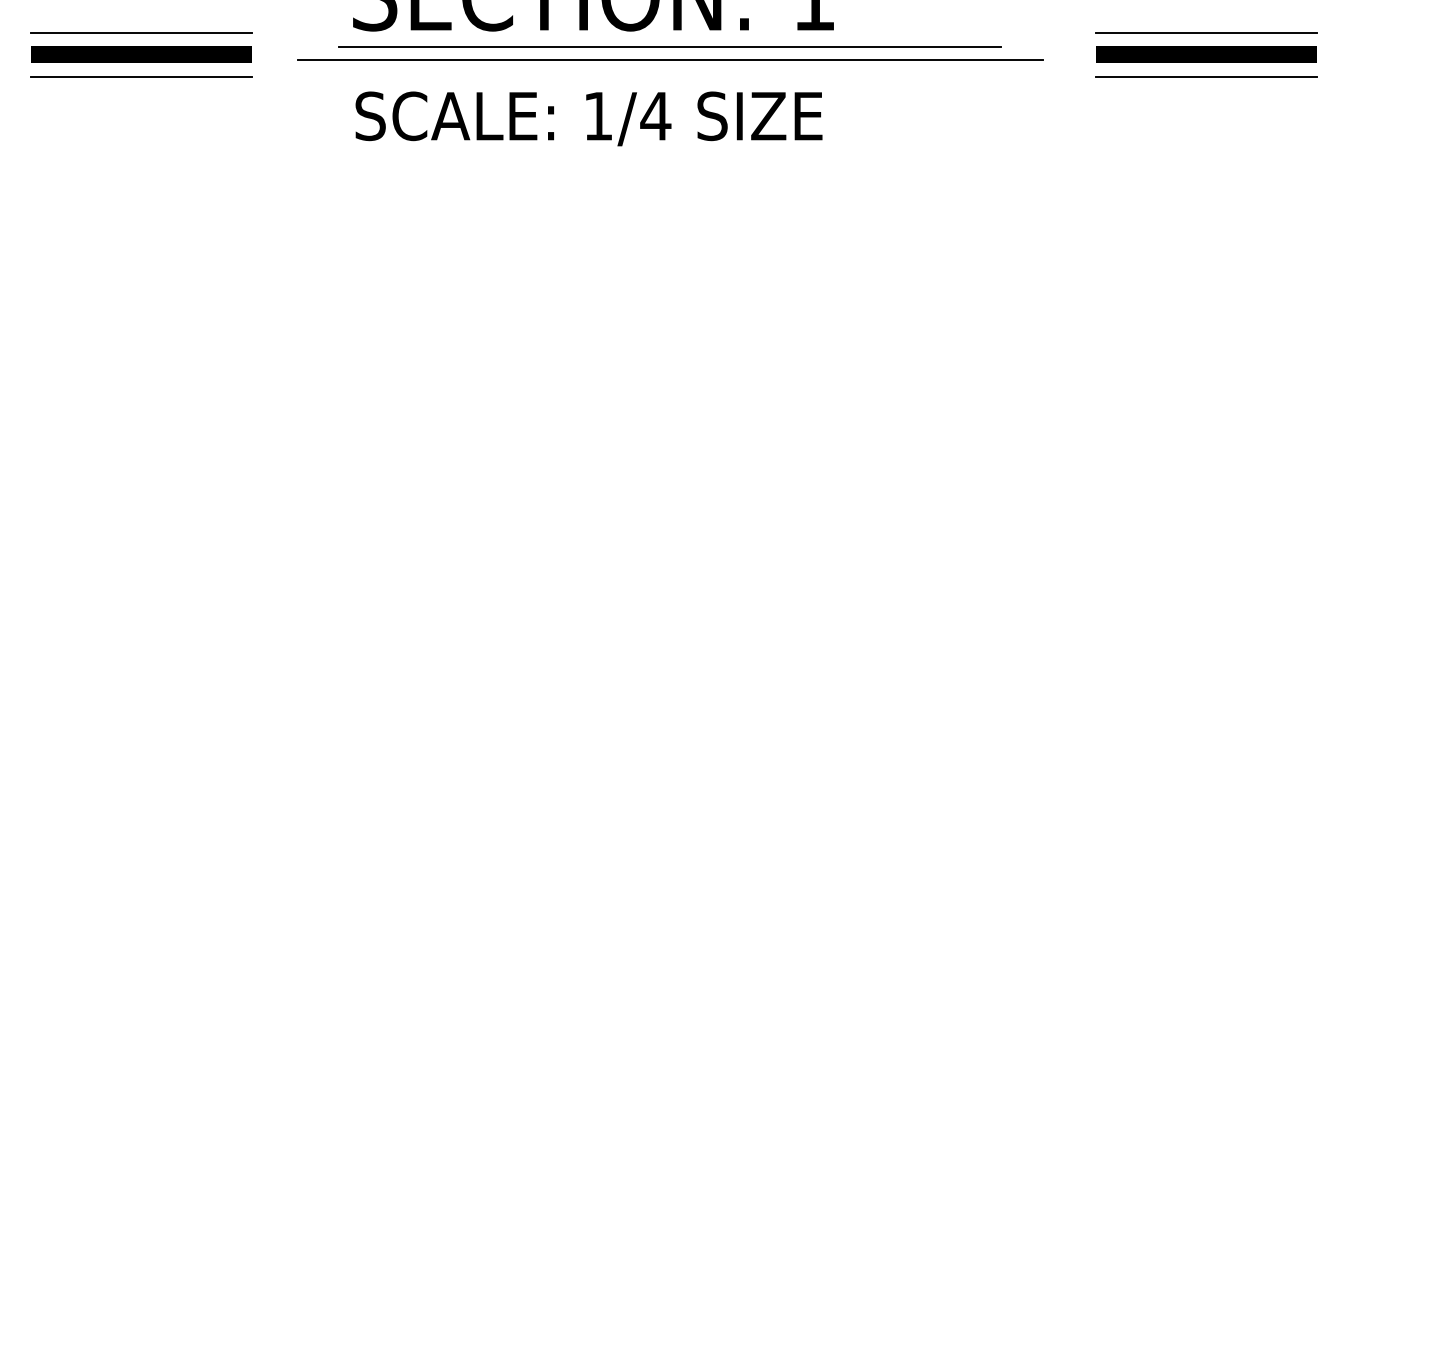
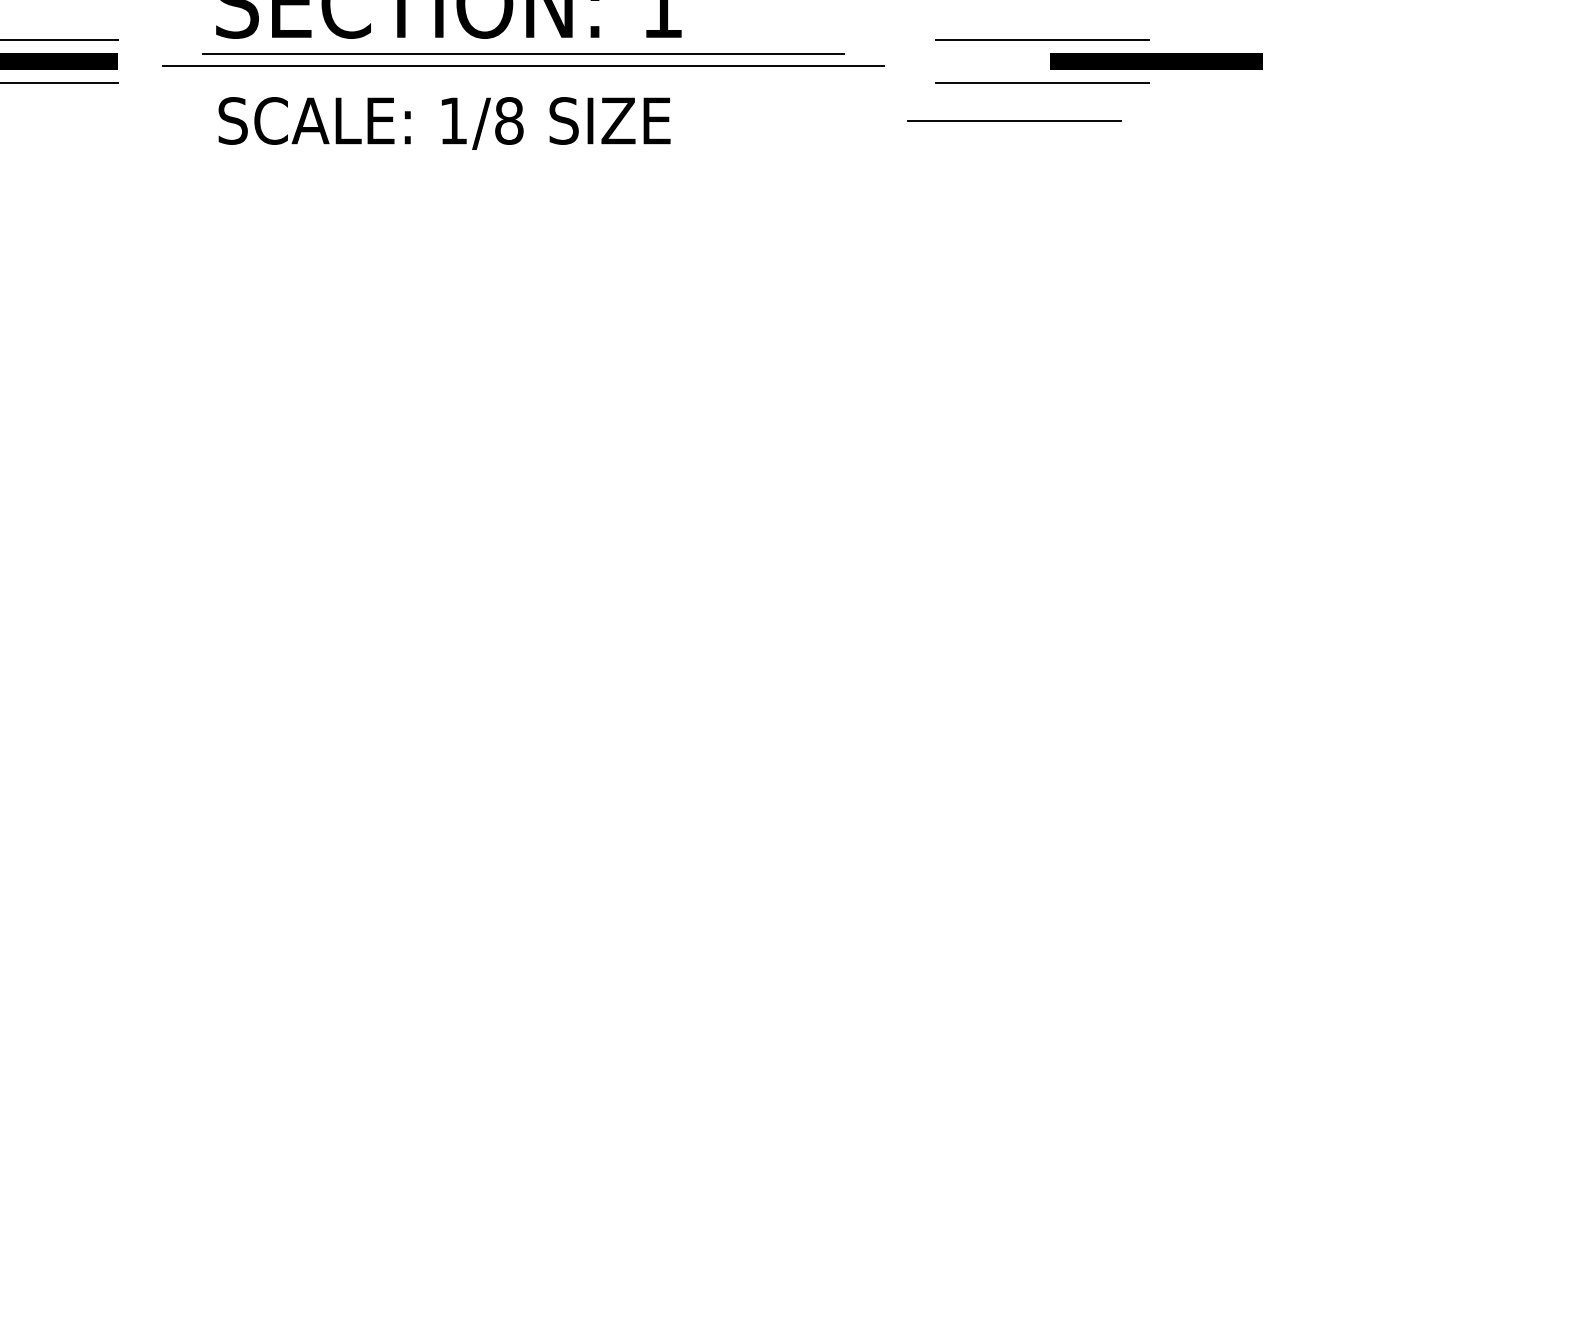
line: (1206, 54) -> (1156, 61), moved
text: (656, 115) -> (509, 120), 1/4 -> 1/8
line: (1177, 115) -> (1014, 120), added

